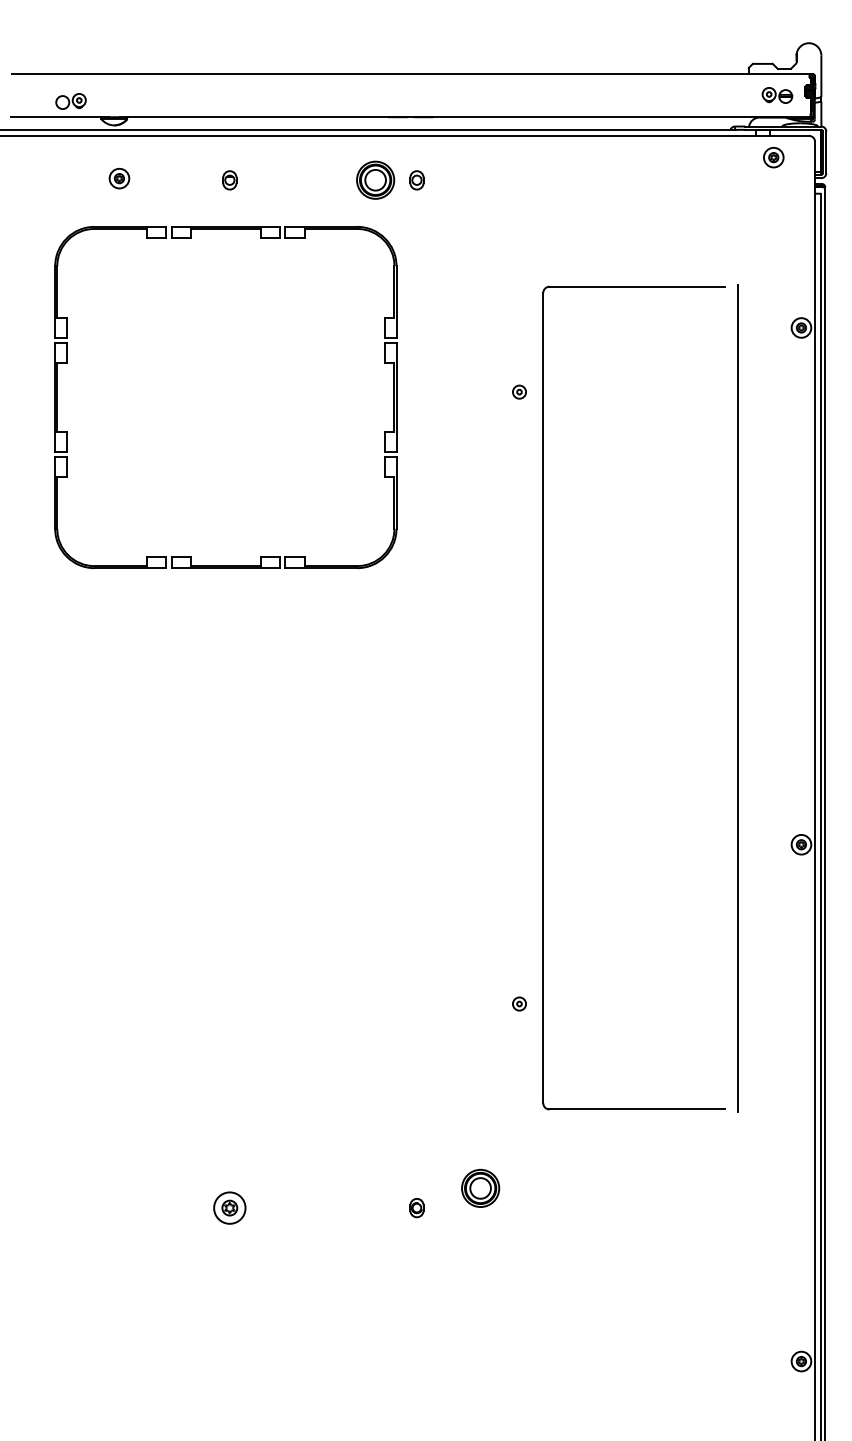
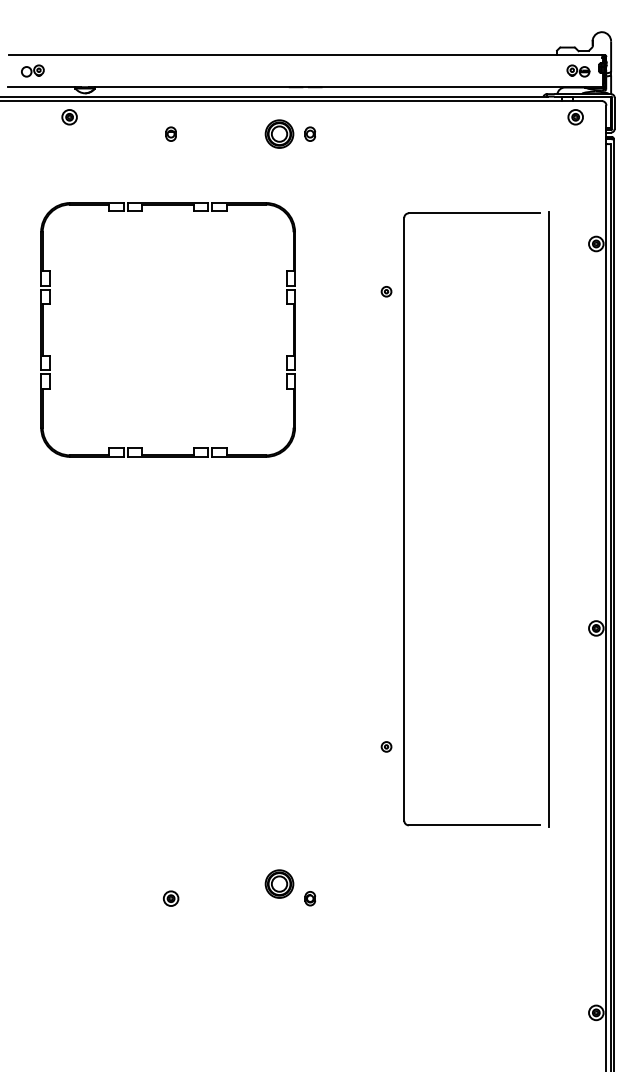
part: (70, 101) -> (32, 71), moved
part: (119, 178) -> (69, 117), moved
part: (67, 363) -> (50, 304), moved
part: (480, 1188) -> (279, 884), moved
part: (229, 1207) -> (170, 898), size x0.62

